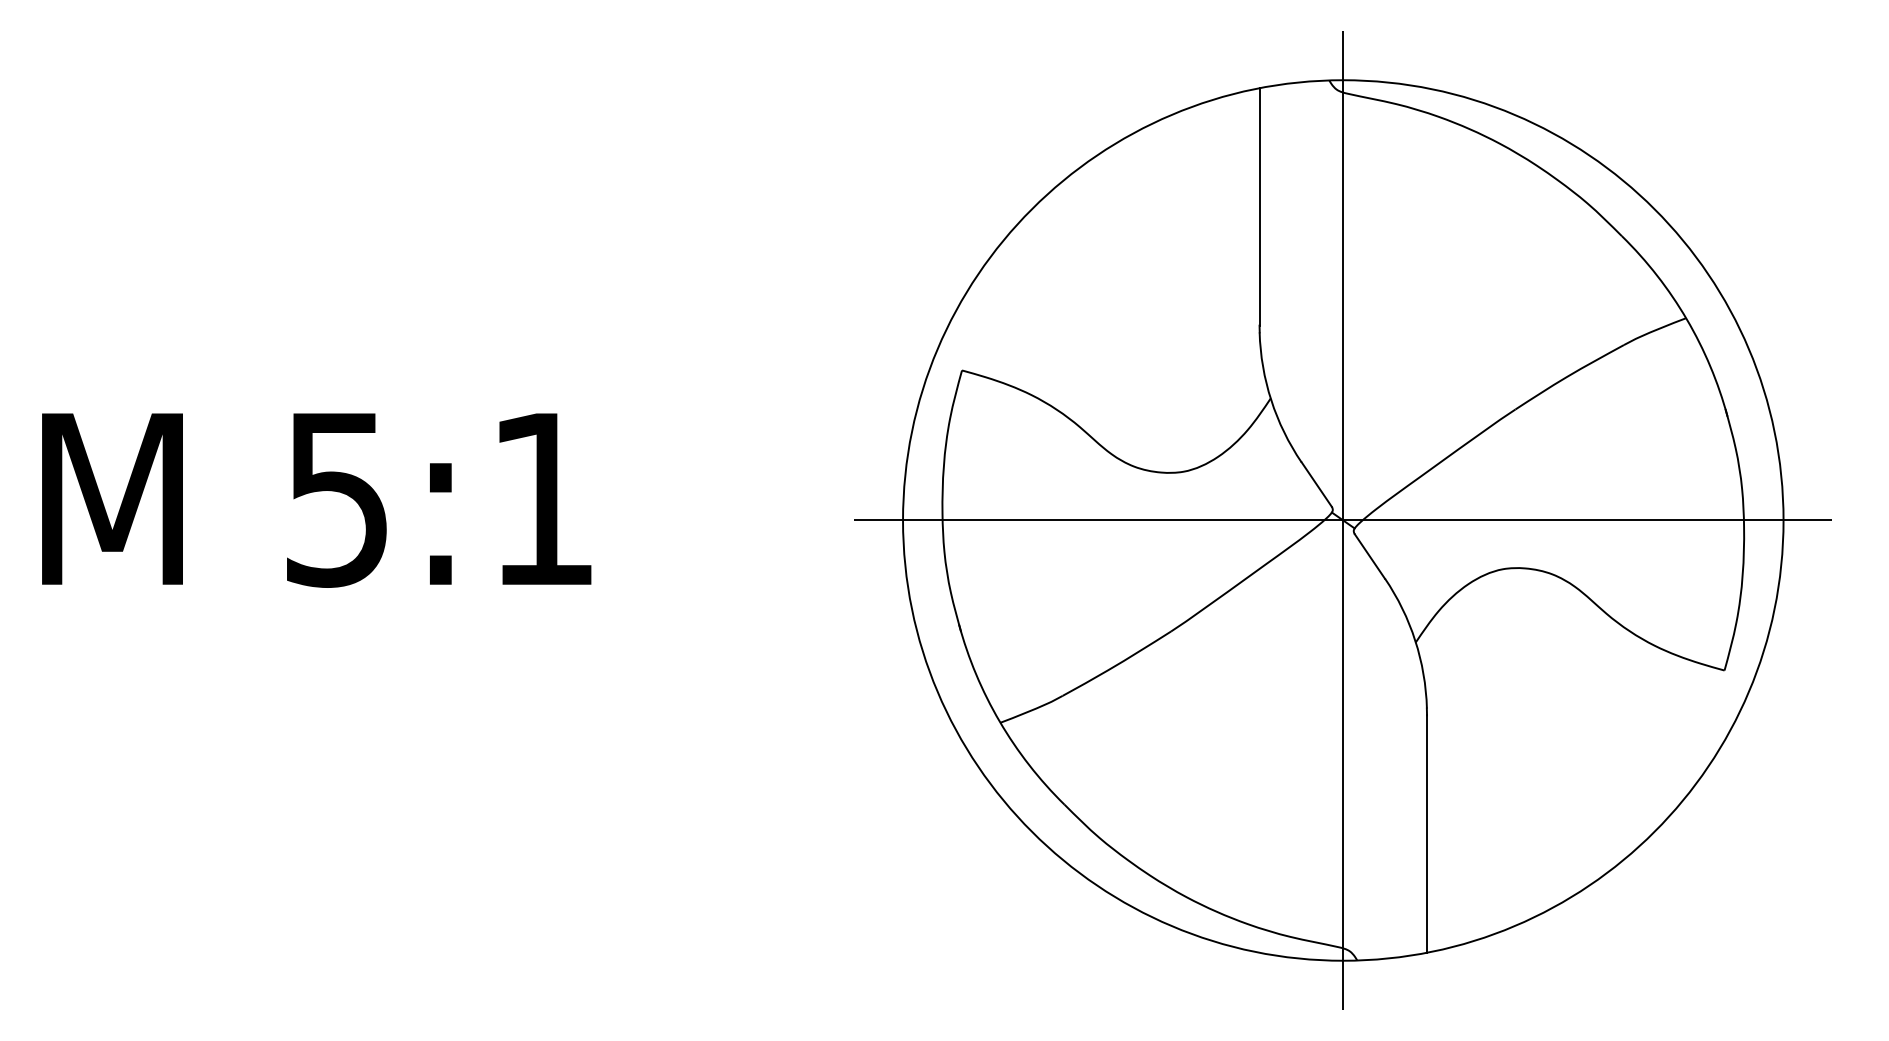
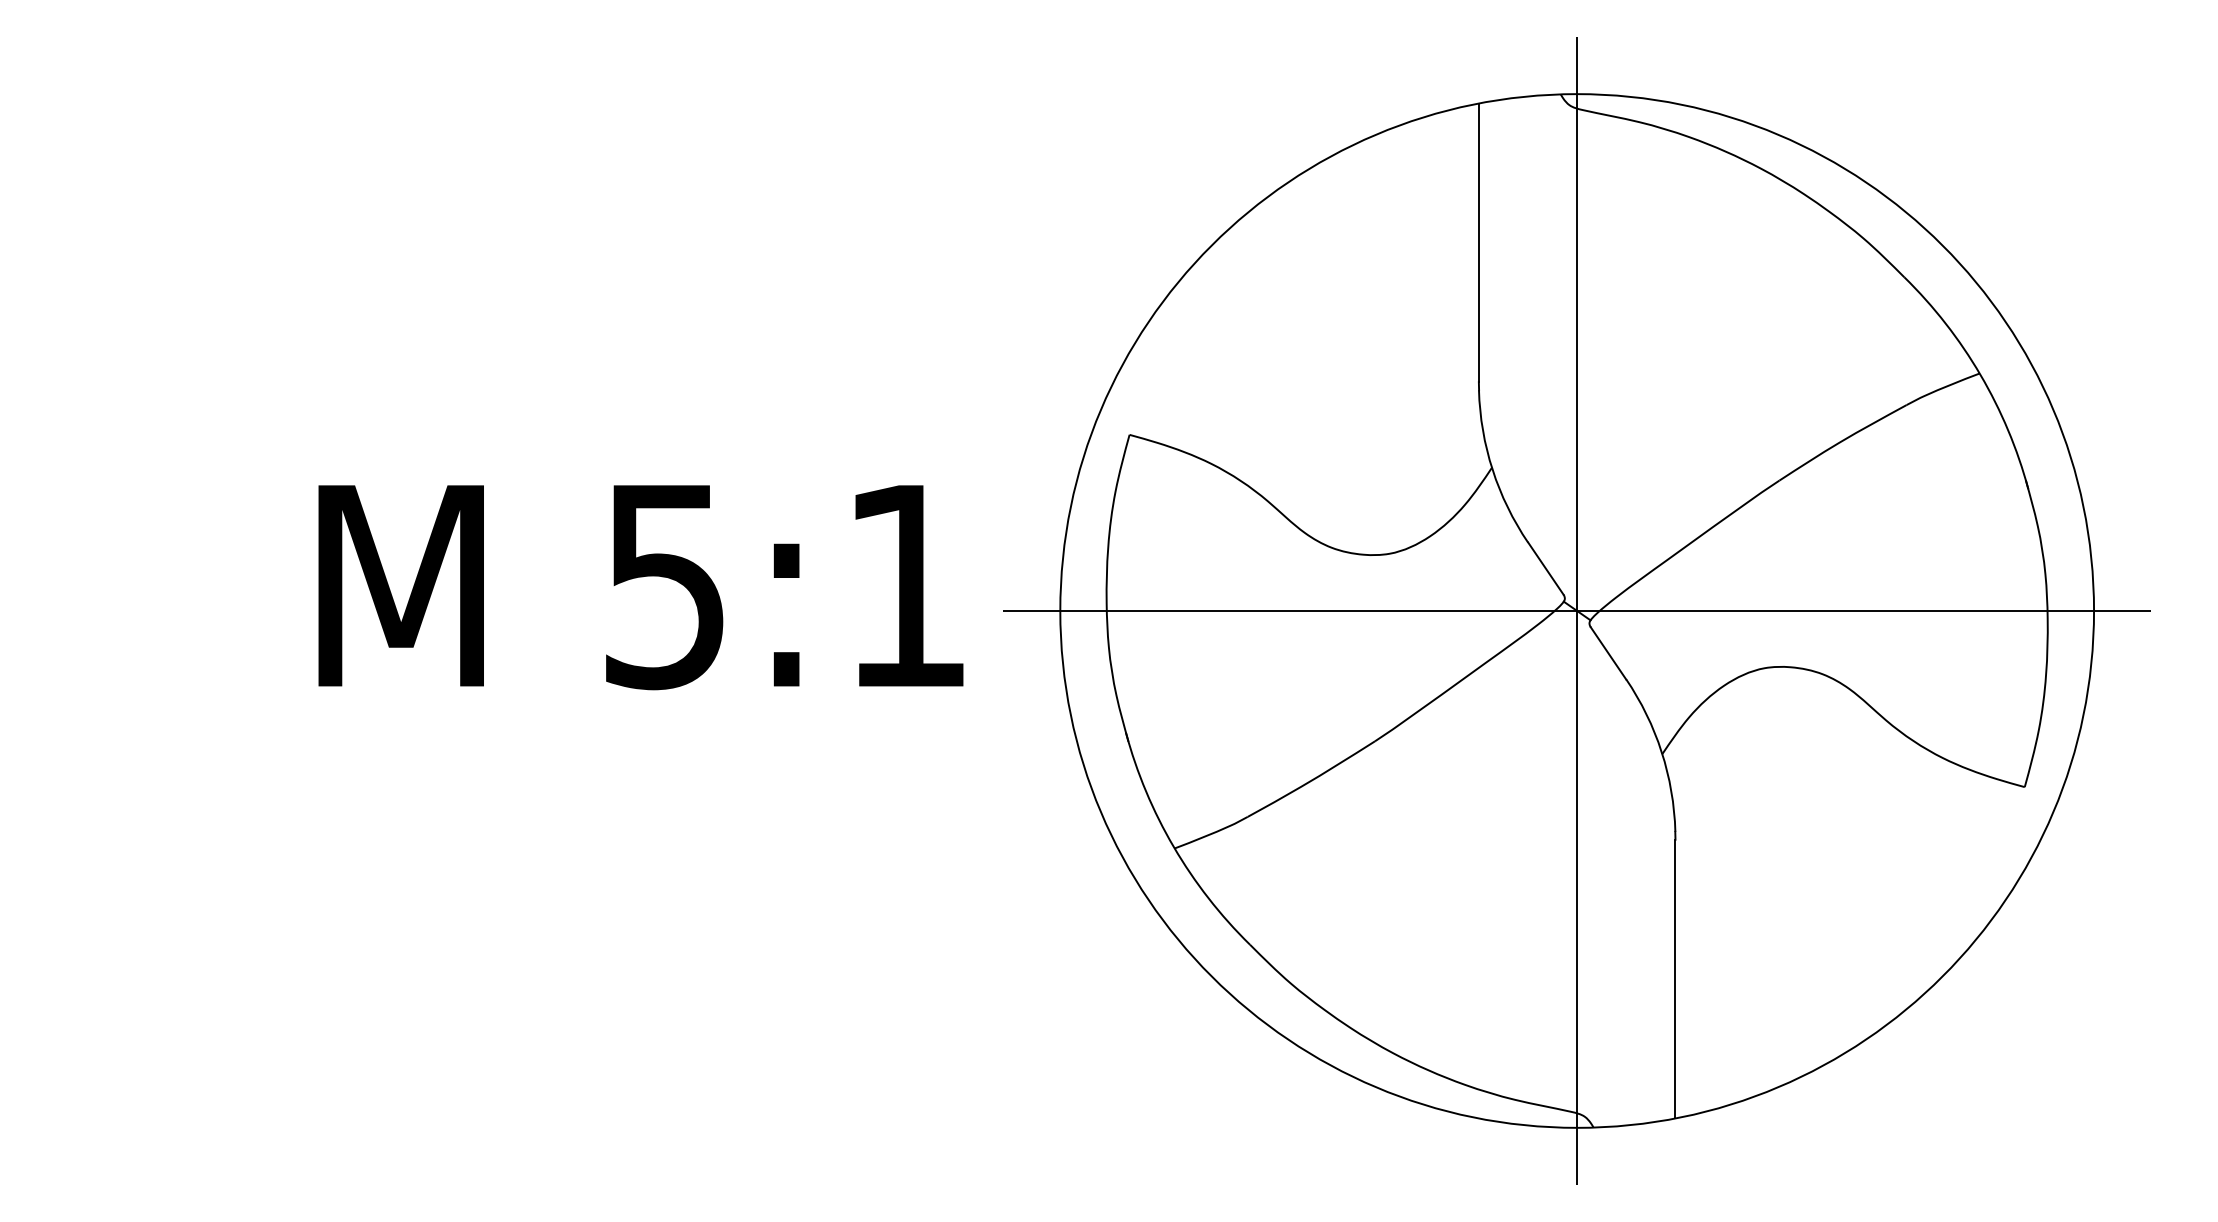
text: (316, 500) -> (640, 587), moved

